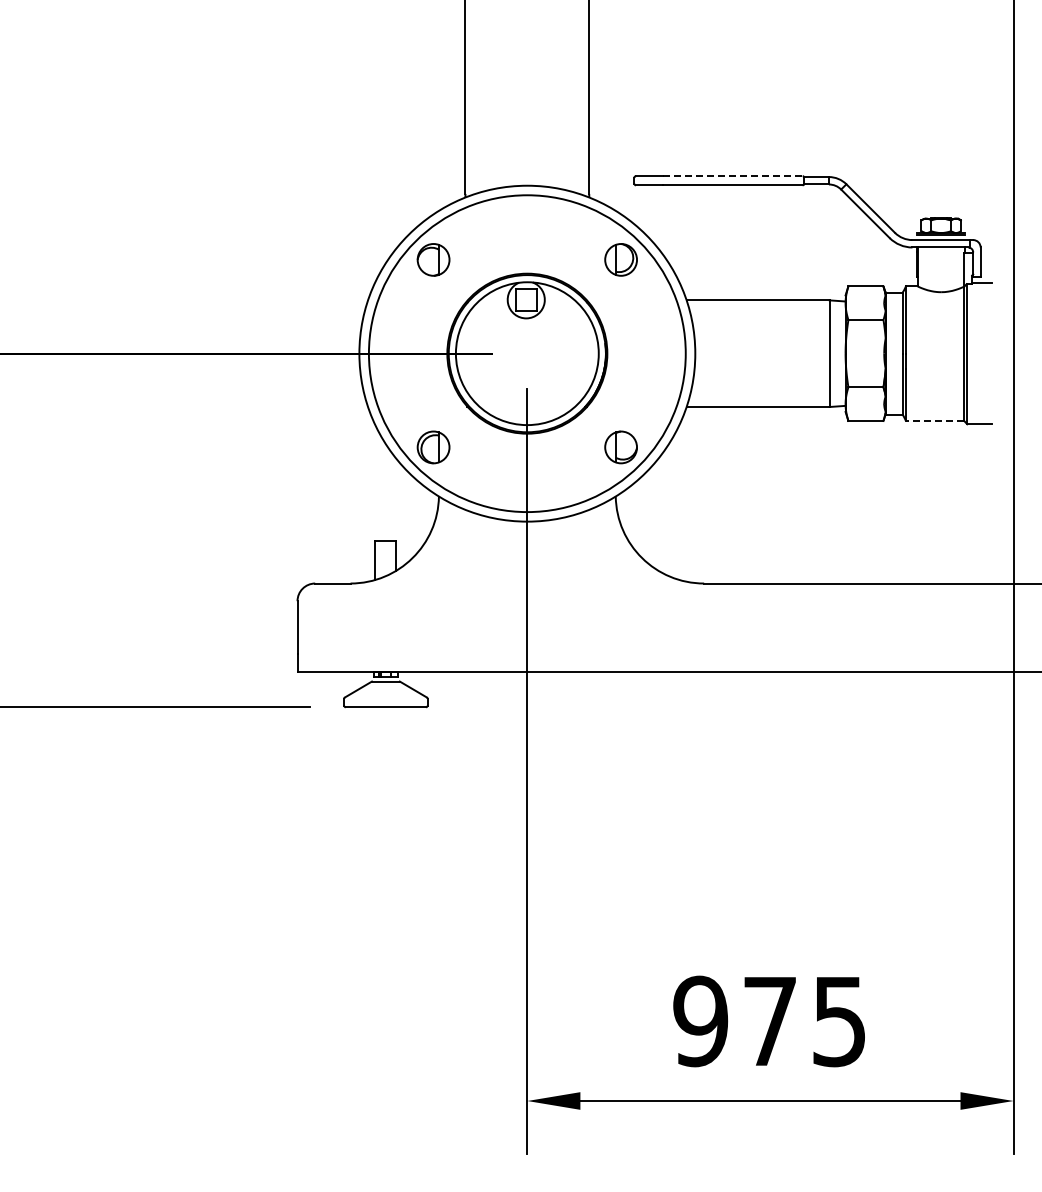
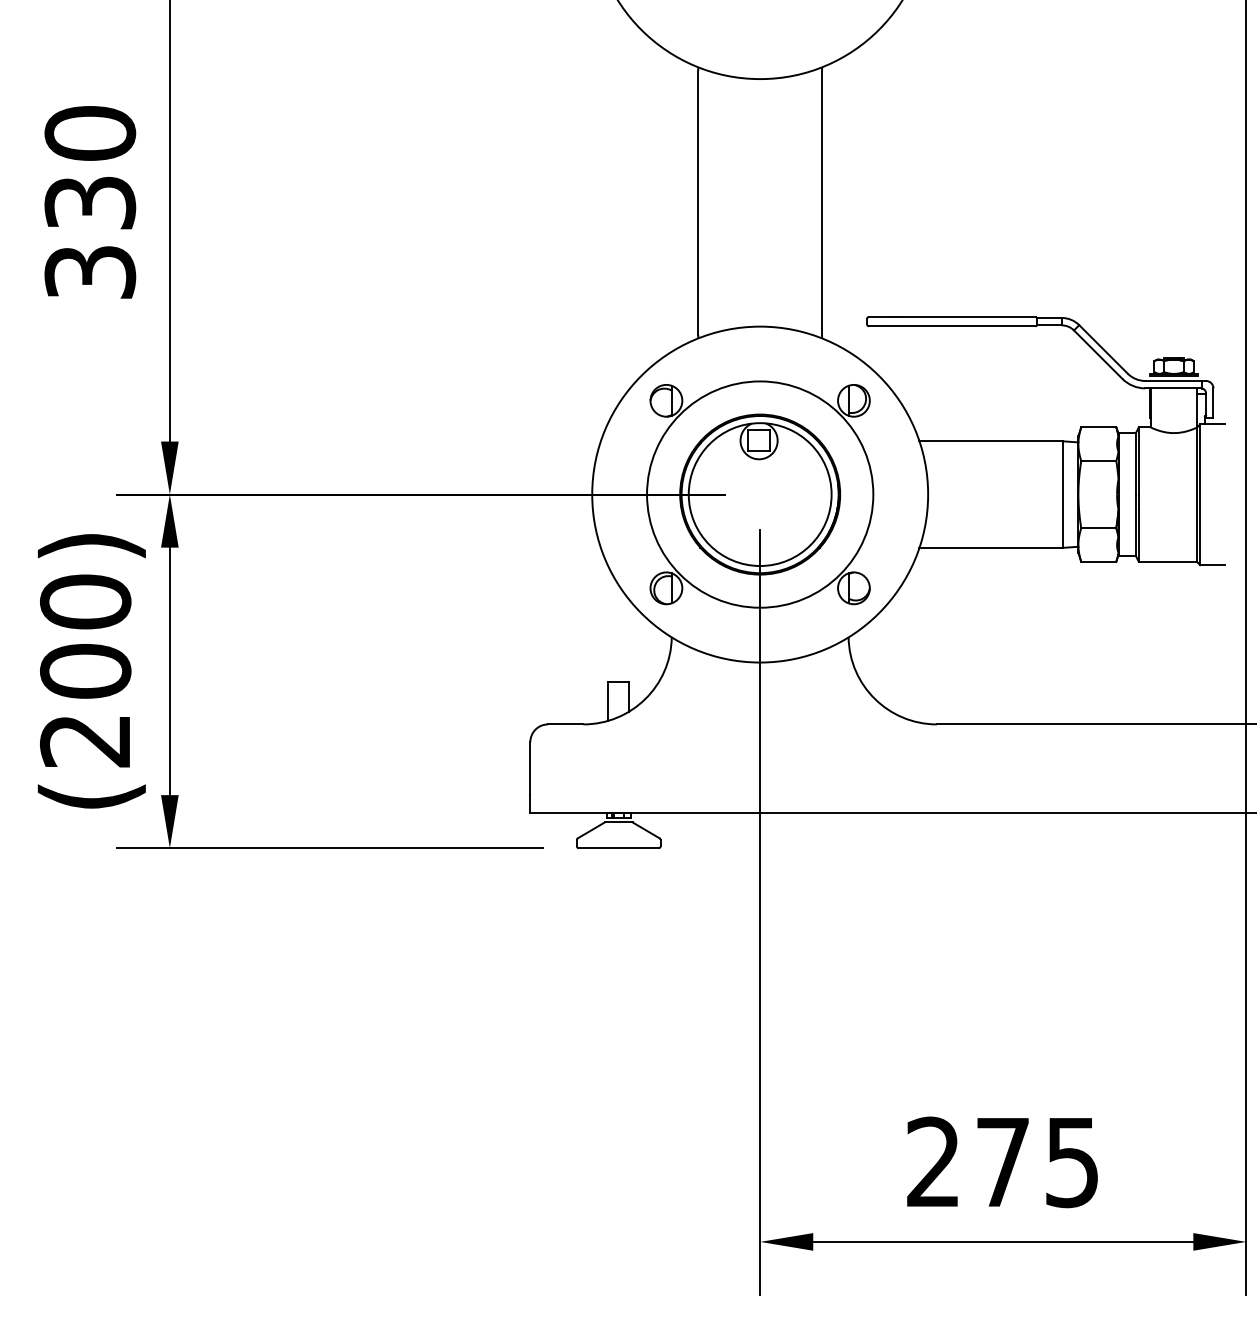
line: (732, 176) -> (965, 317), dashed -> solid
circle: (527, 353) -> (760, 494), size x0.71
line: (934, 420) -> (1167, 561), dashed -> solid
text: (700, 1021) -> (933, 1162), 975 -> 275

